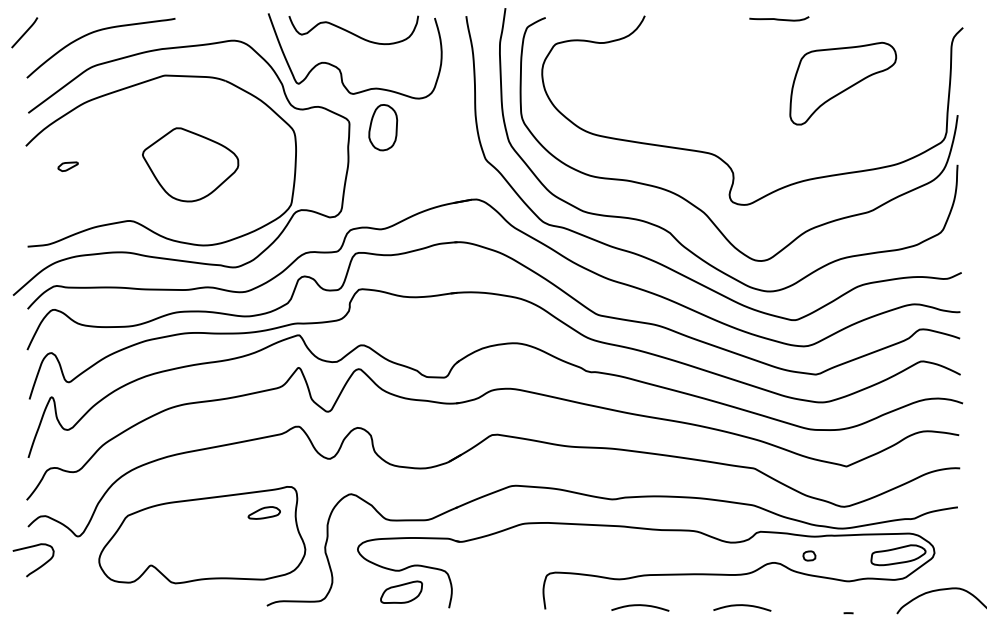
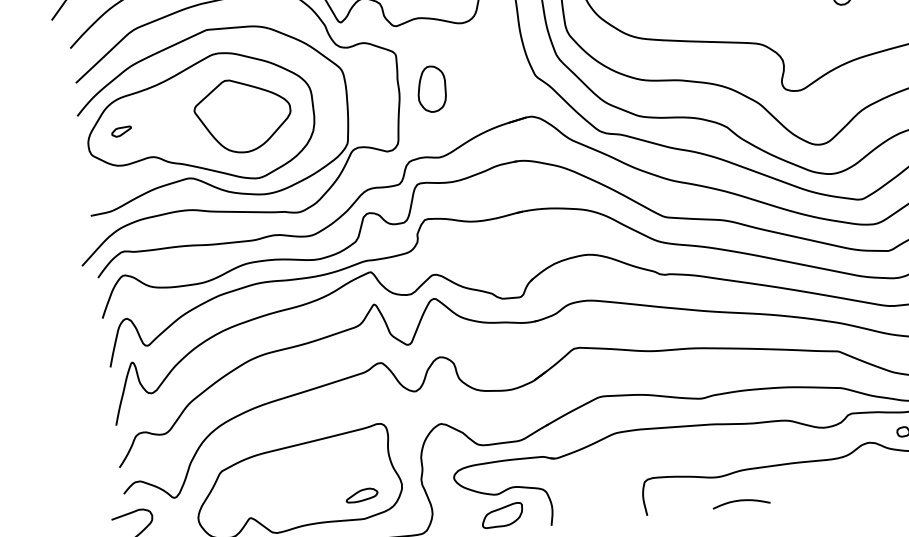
part: (383, 127) -> (432, 89), moved
part: (147, 164) -> (200, 120), added
part: (263, 512) -> (361, 495), moved
curve: (743, 606) -> (843, 489), removed

